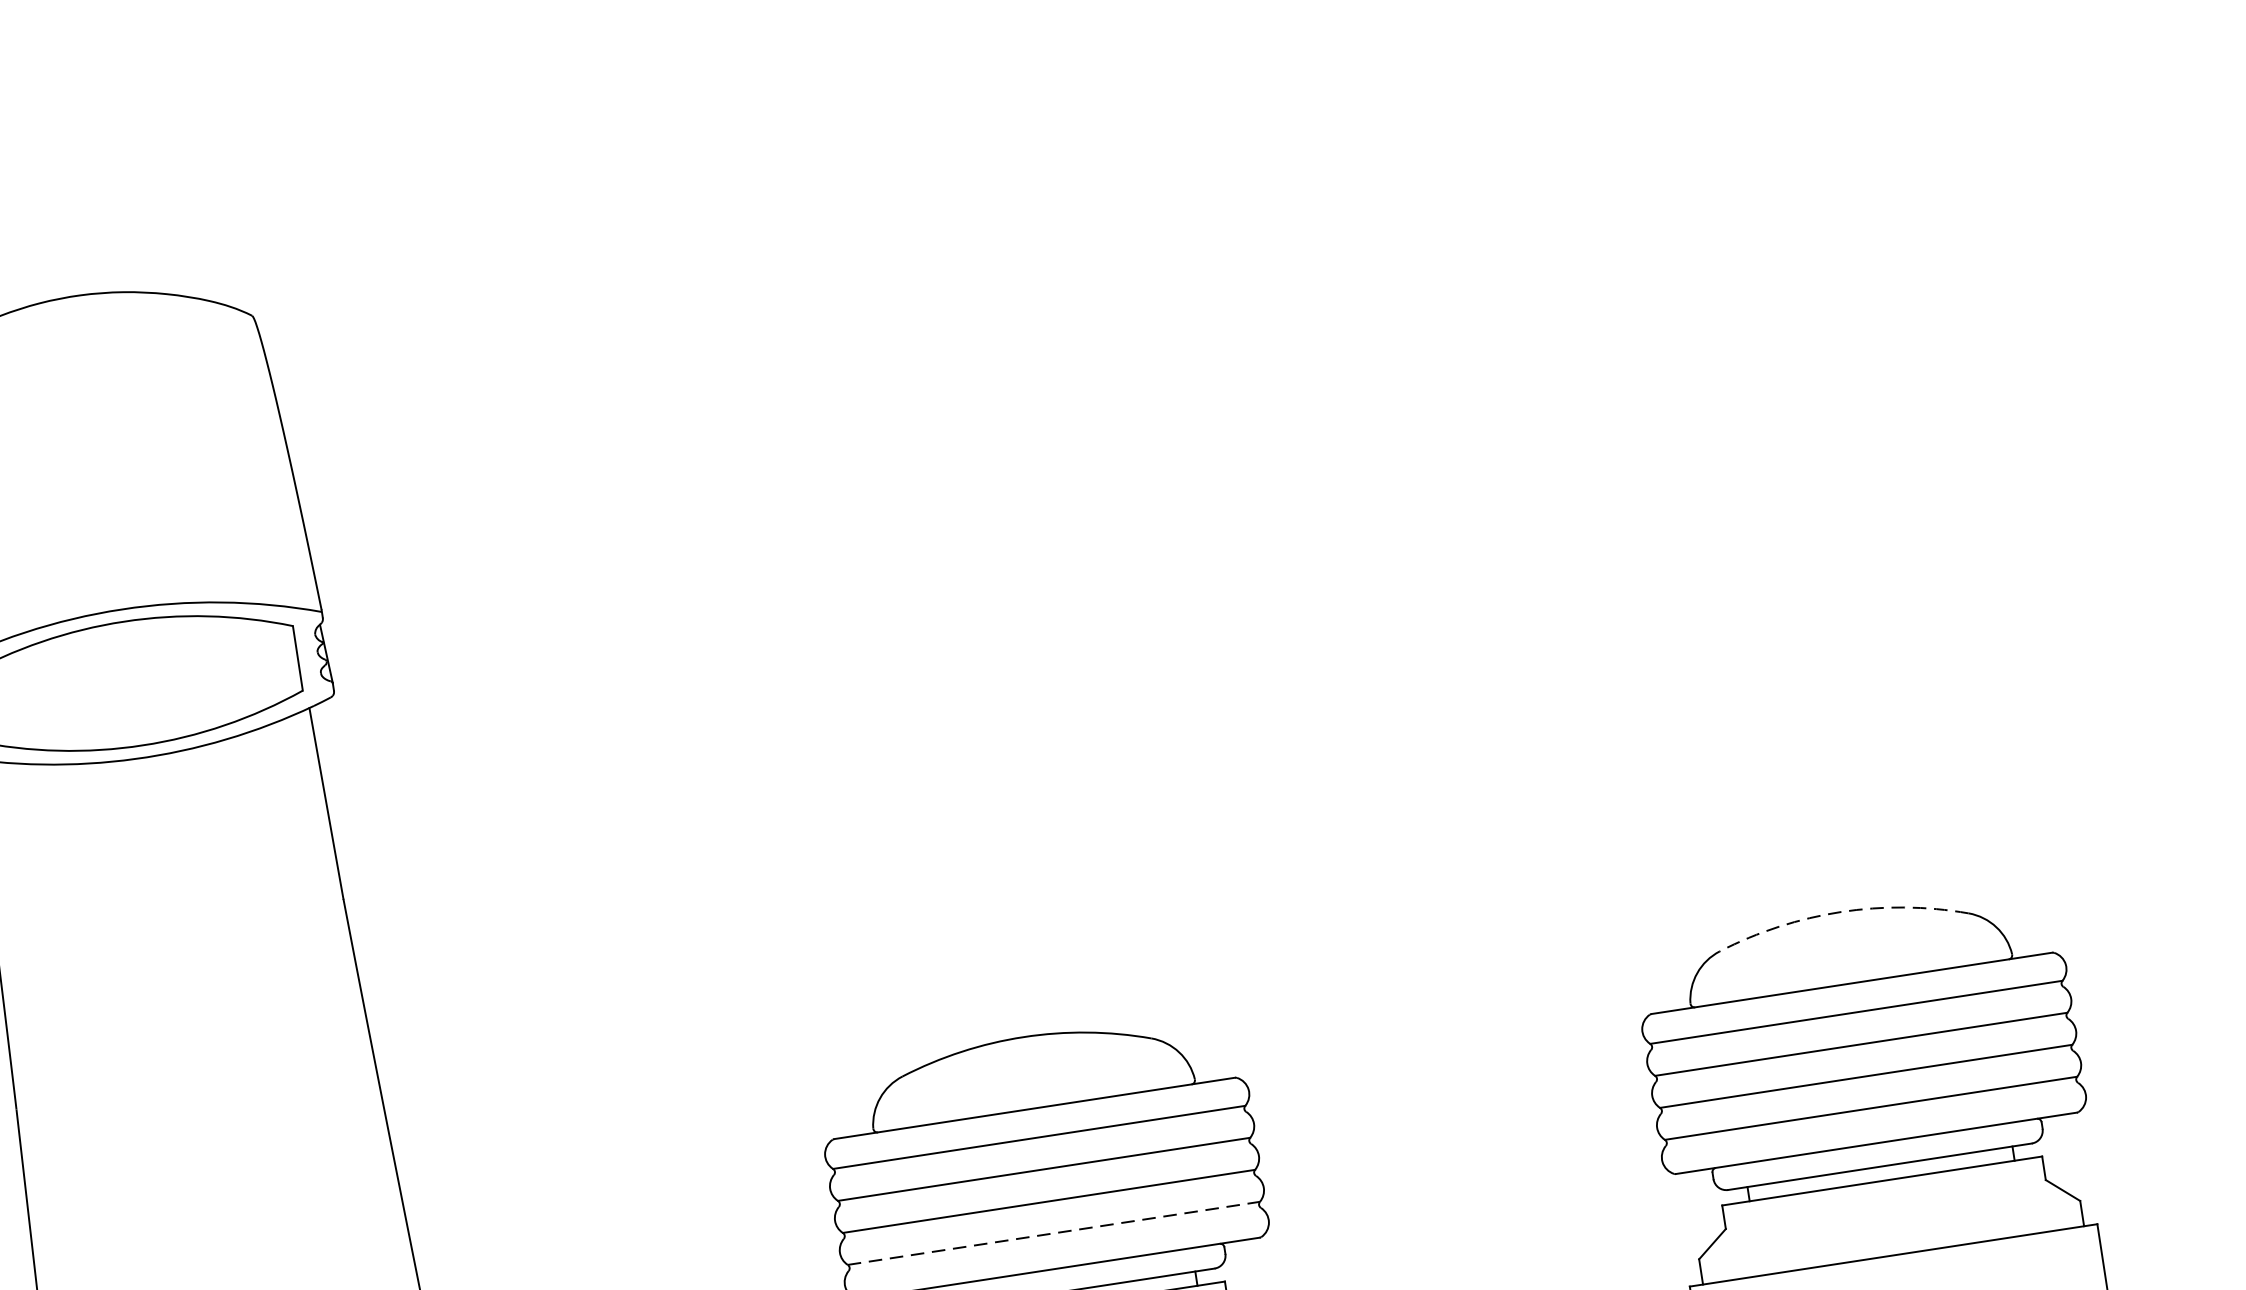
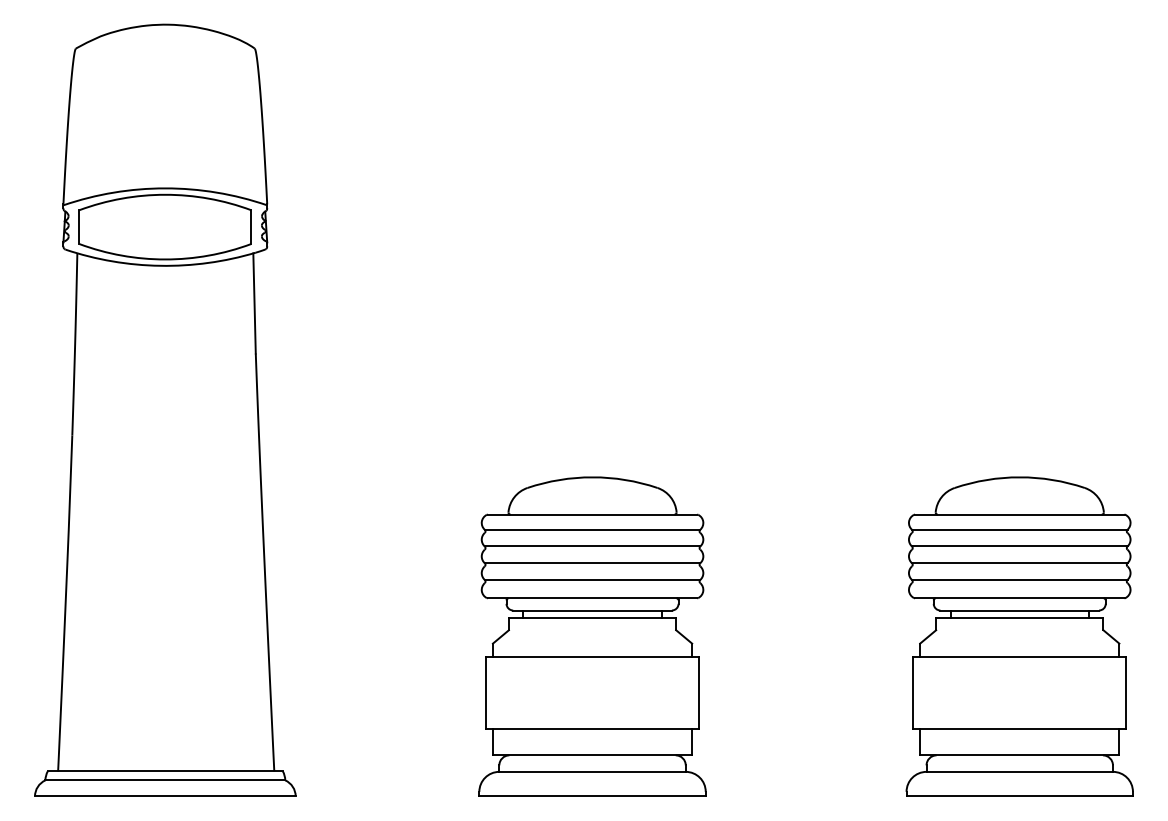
arc: (1840, 912) -> (1019, 477), dashed -> solid
line: (1053, 1232) -> (592, 579), dashed -> solid

